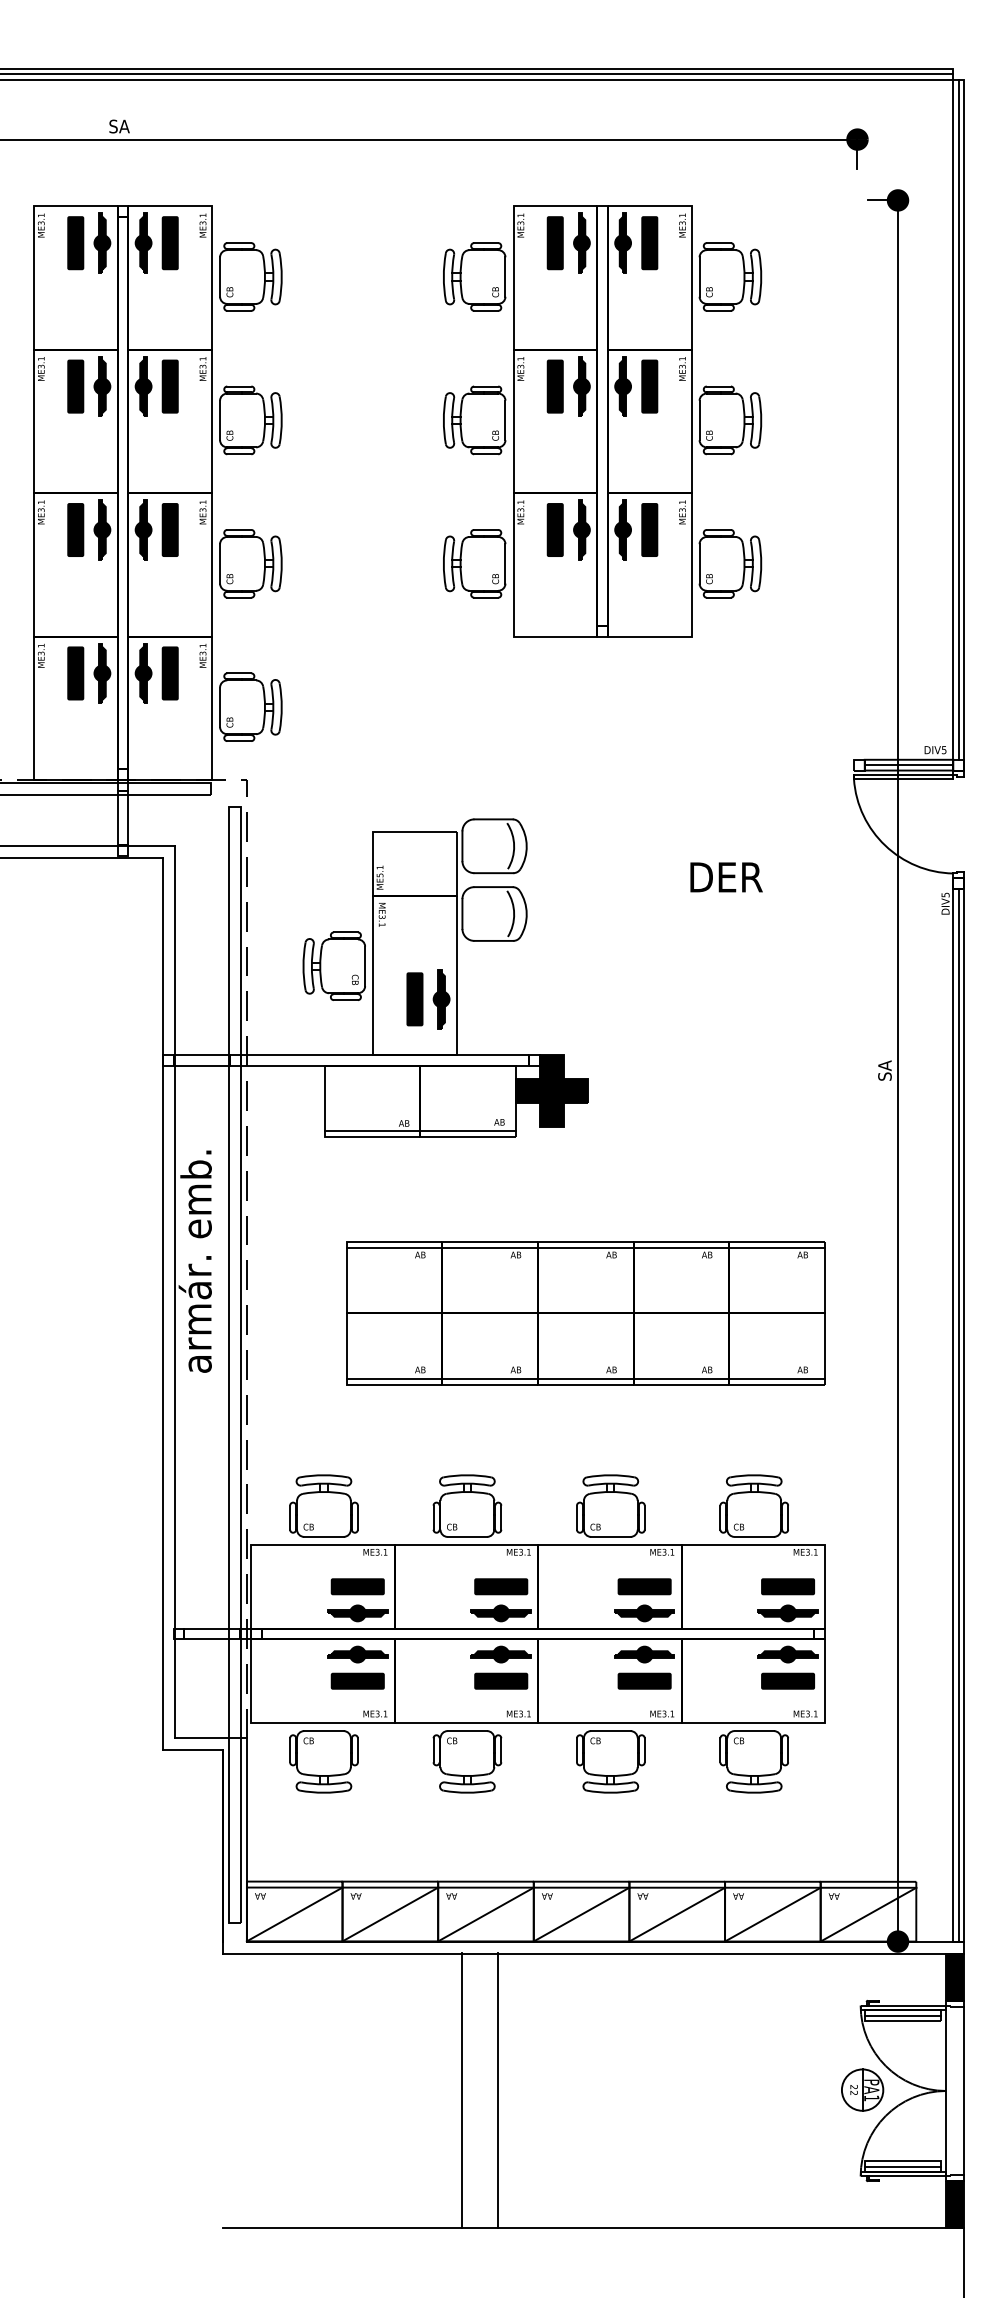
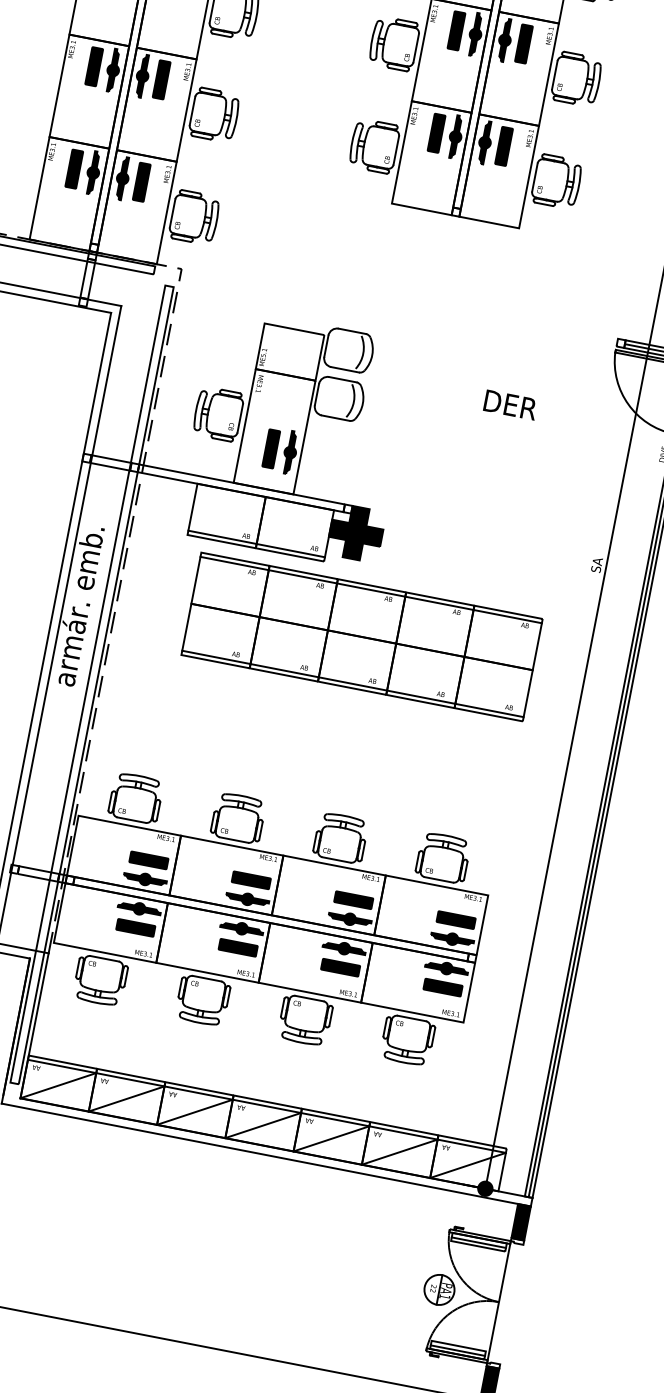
part: (585, 1313) -> (361, 637), moved
line: (462, 2090) -> (153, 1234), removed
line: (497, 2090) -> (178, 1239), removed
line: (964, 2090) -> (512, 1304), removed

